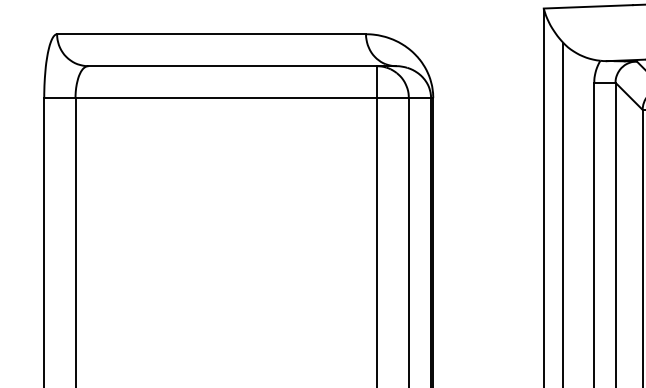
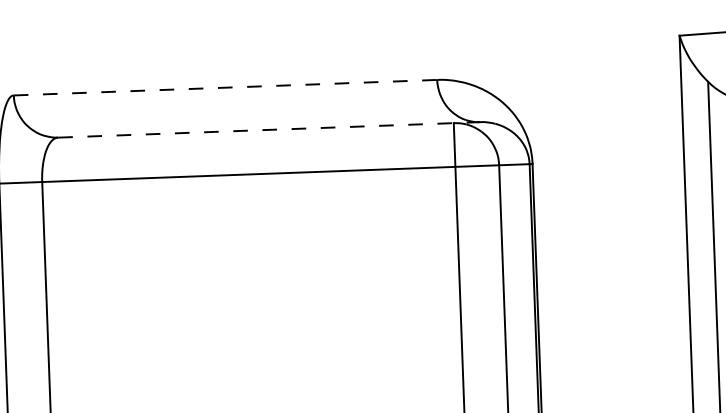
line: (212, 34) -> (226, 87), solid -> dashed
line: (242, 66) -> (269, 130), solid -> dashed

